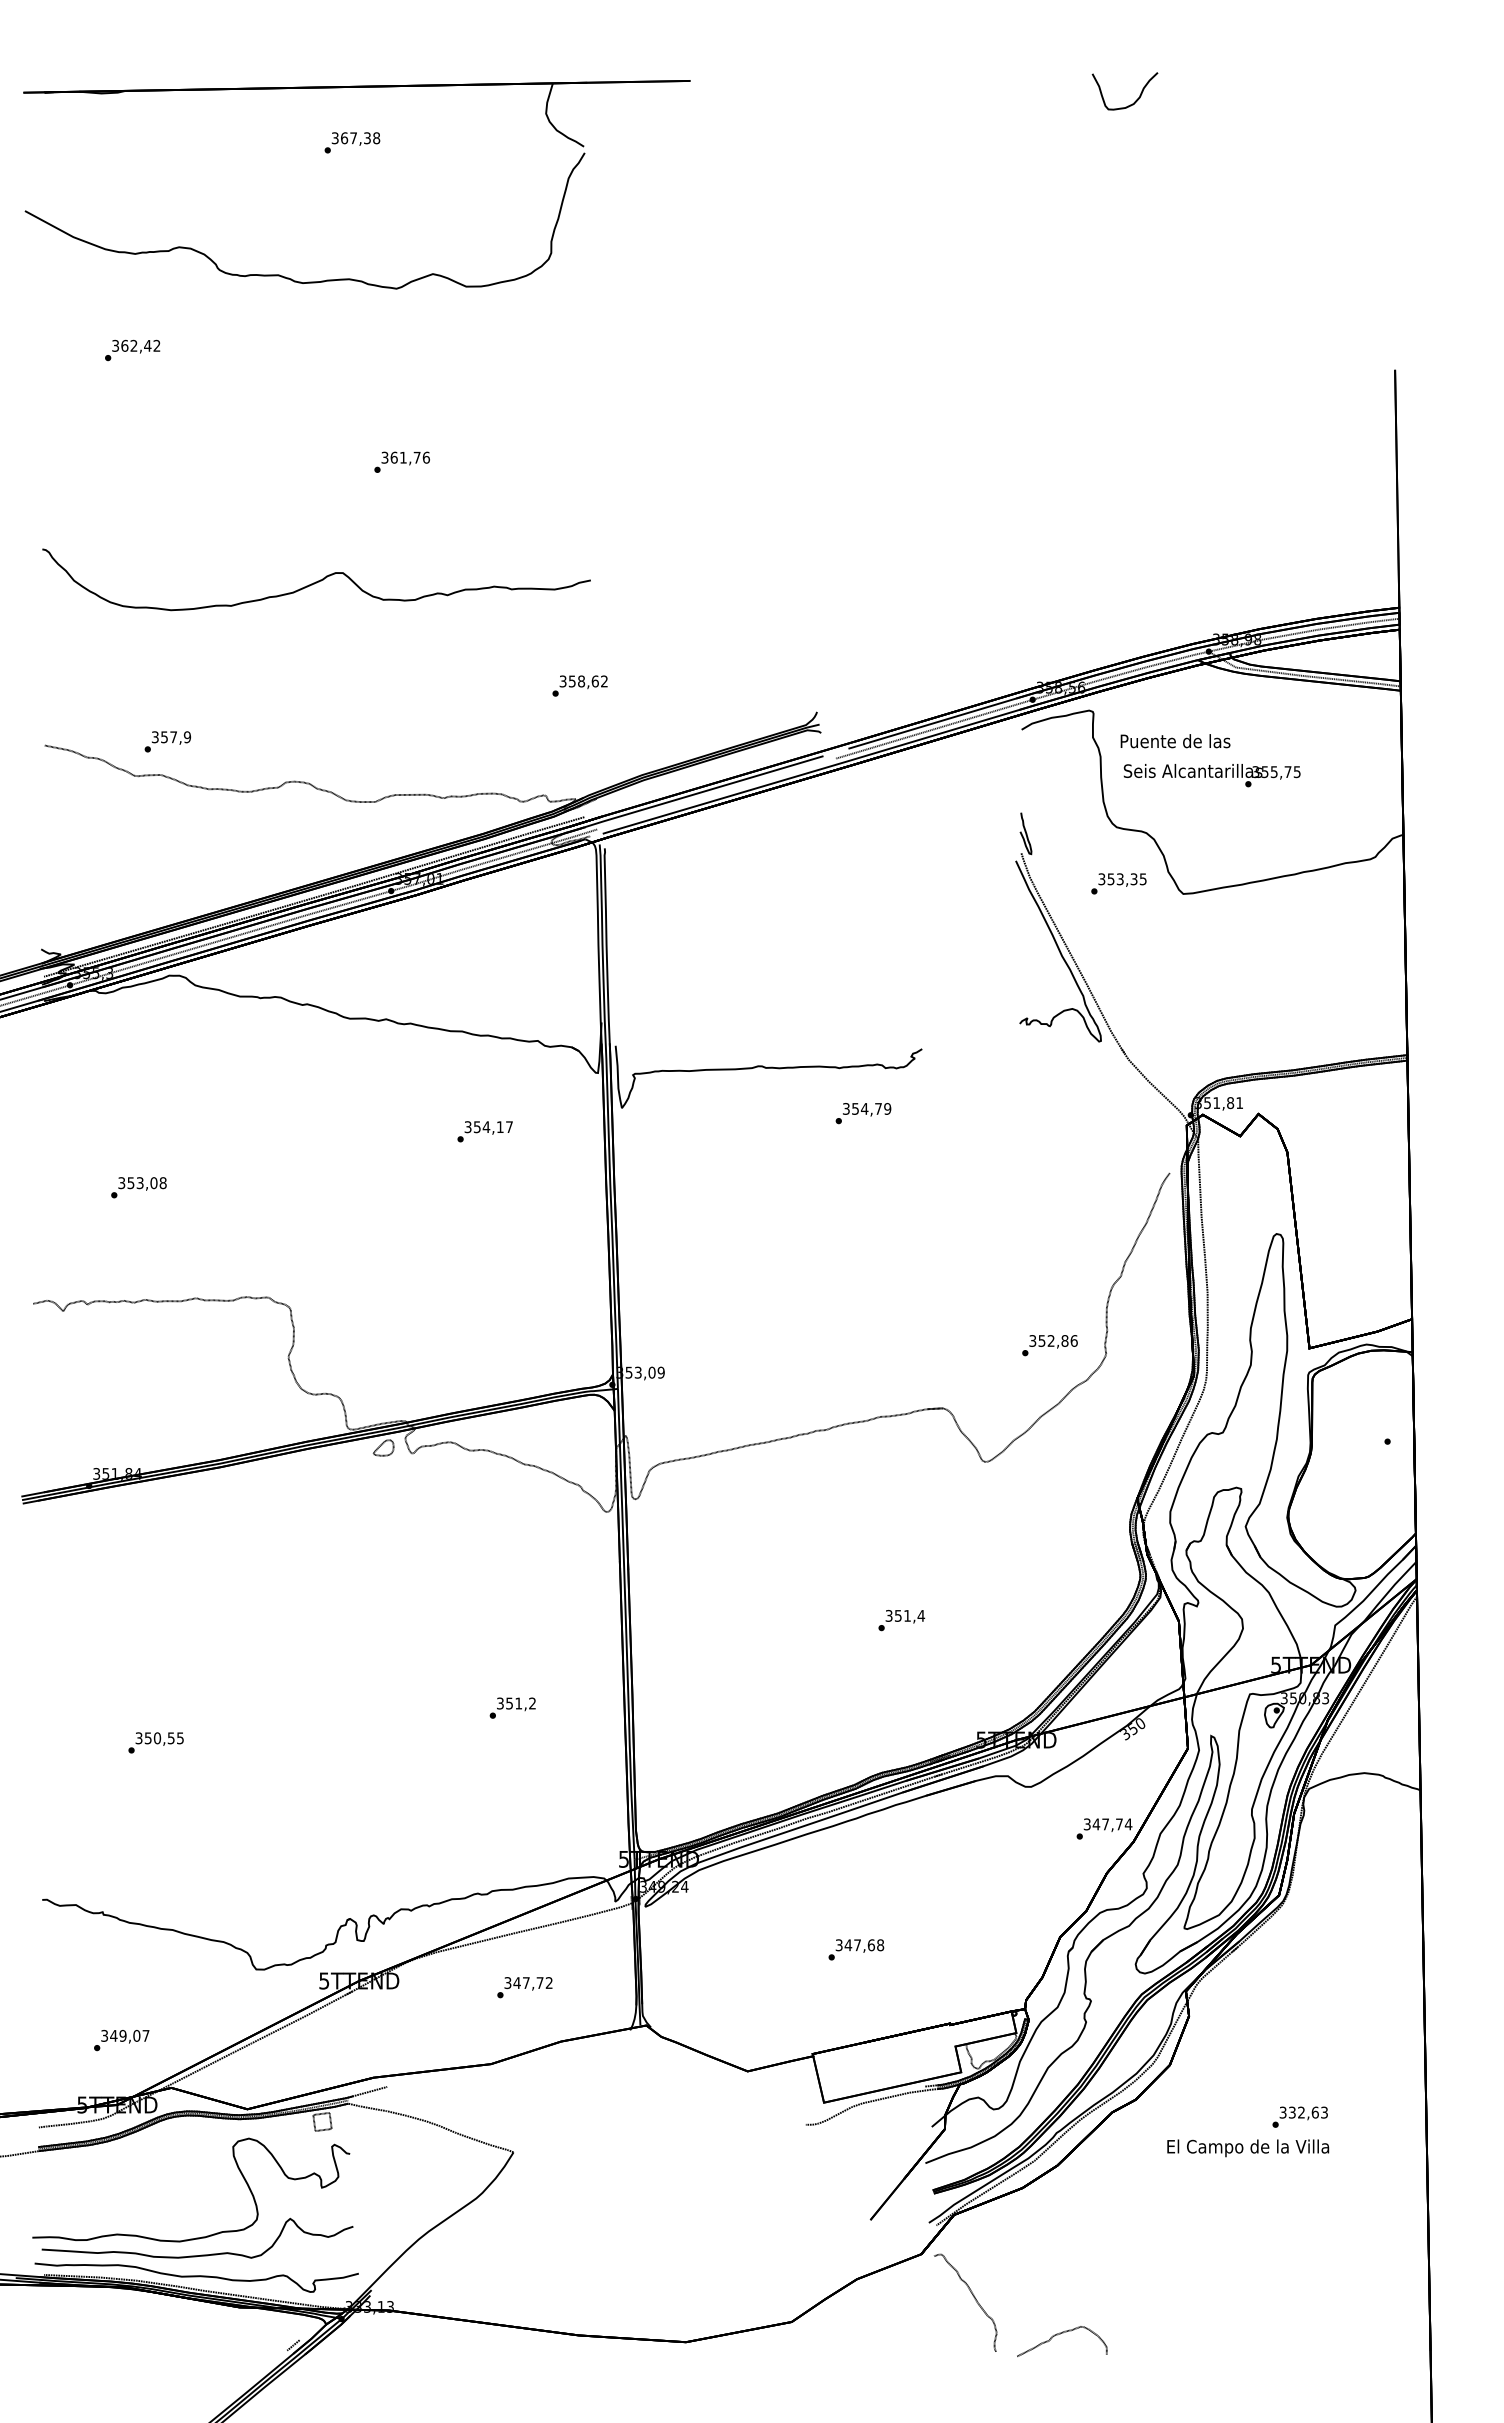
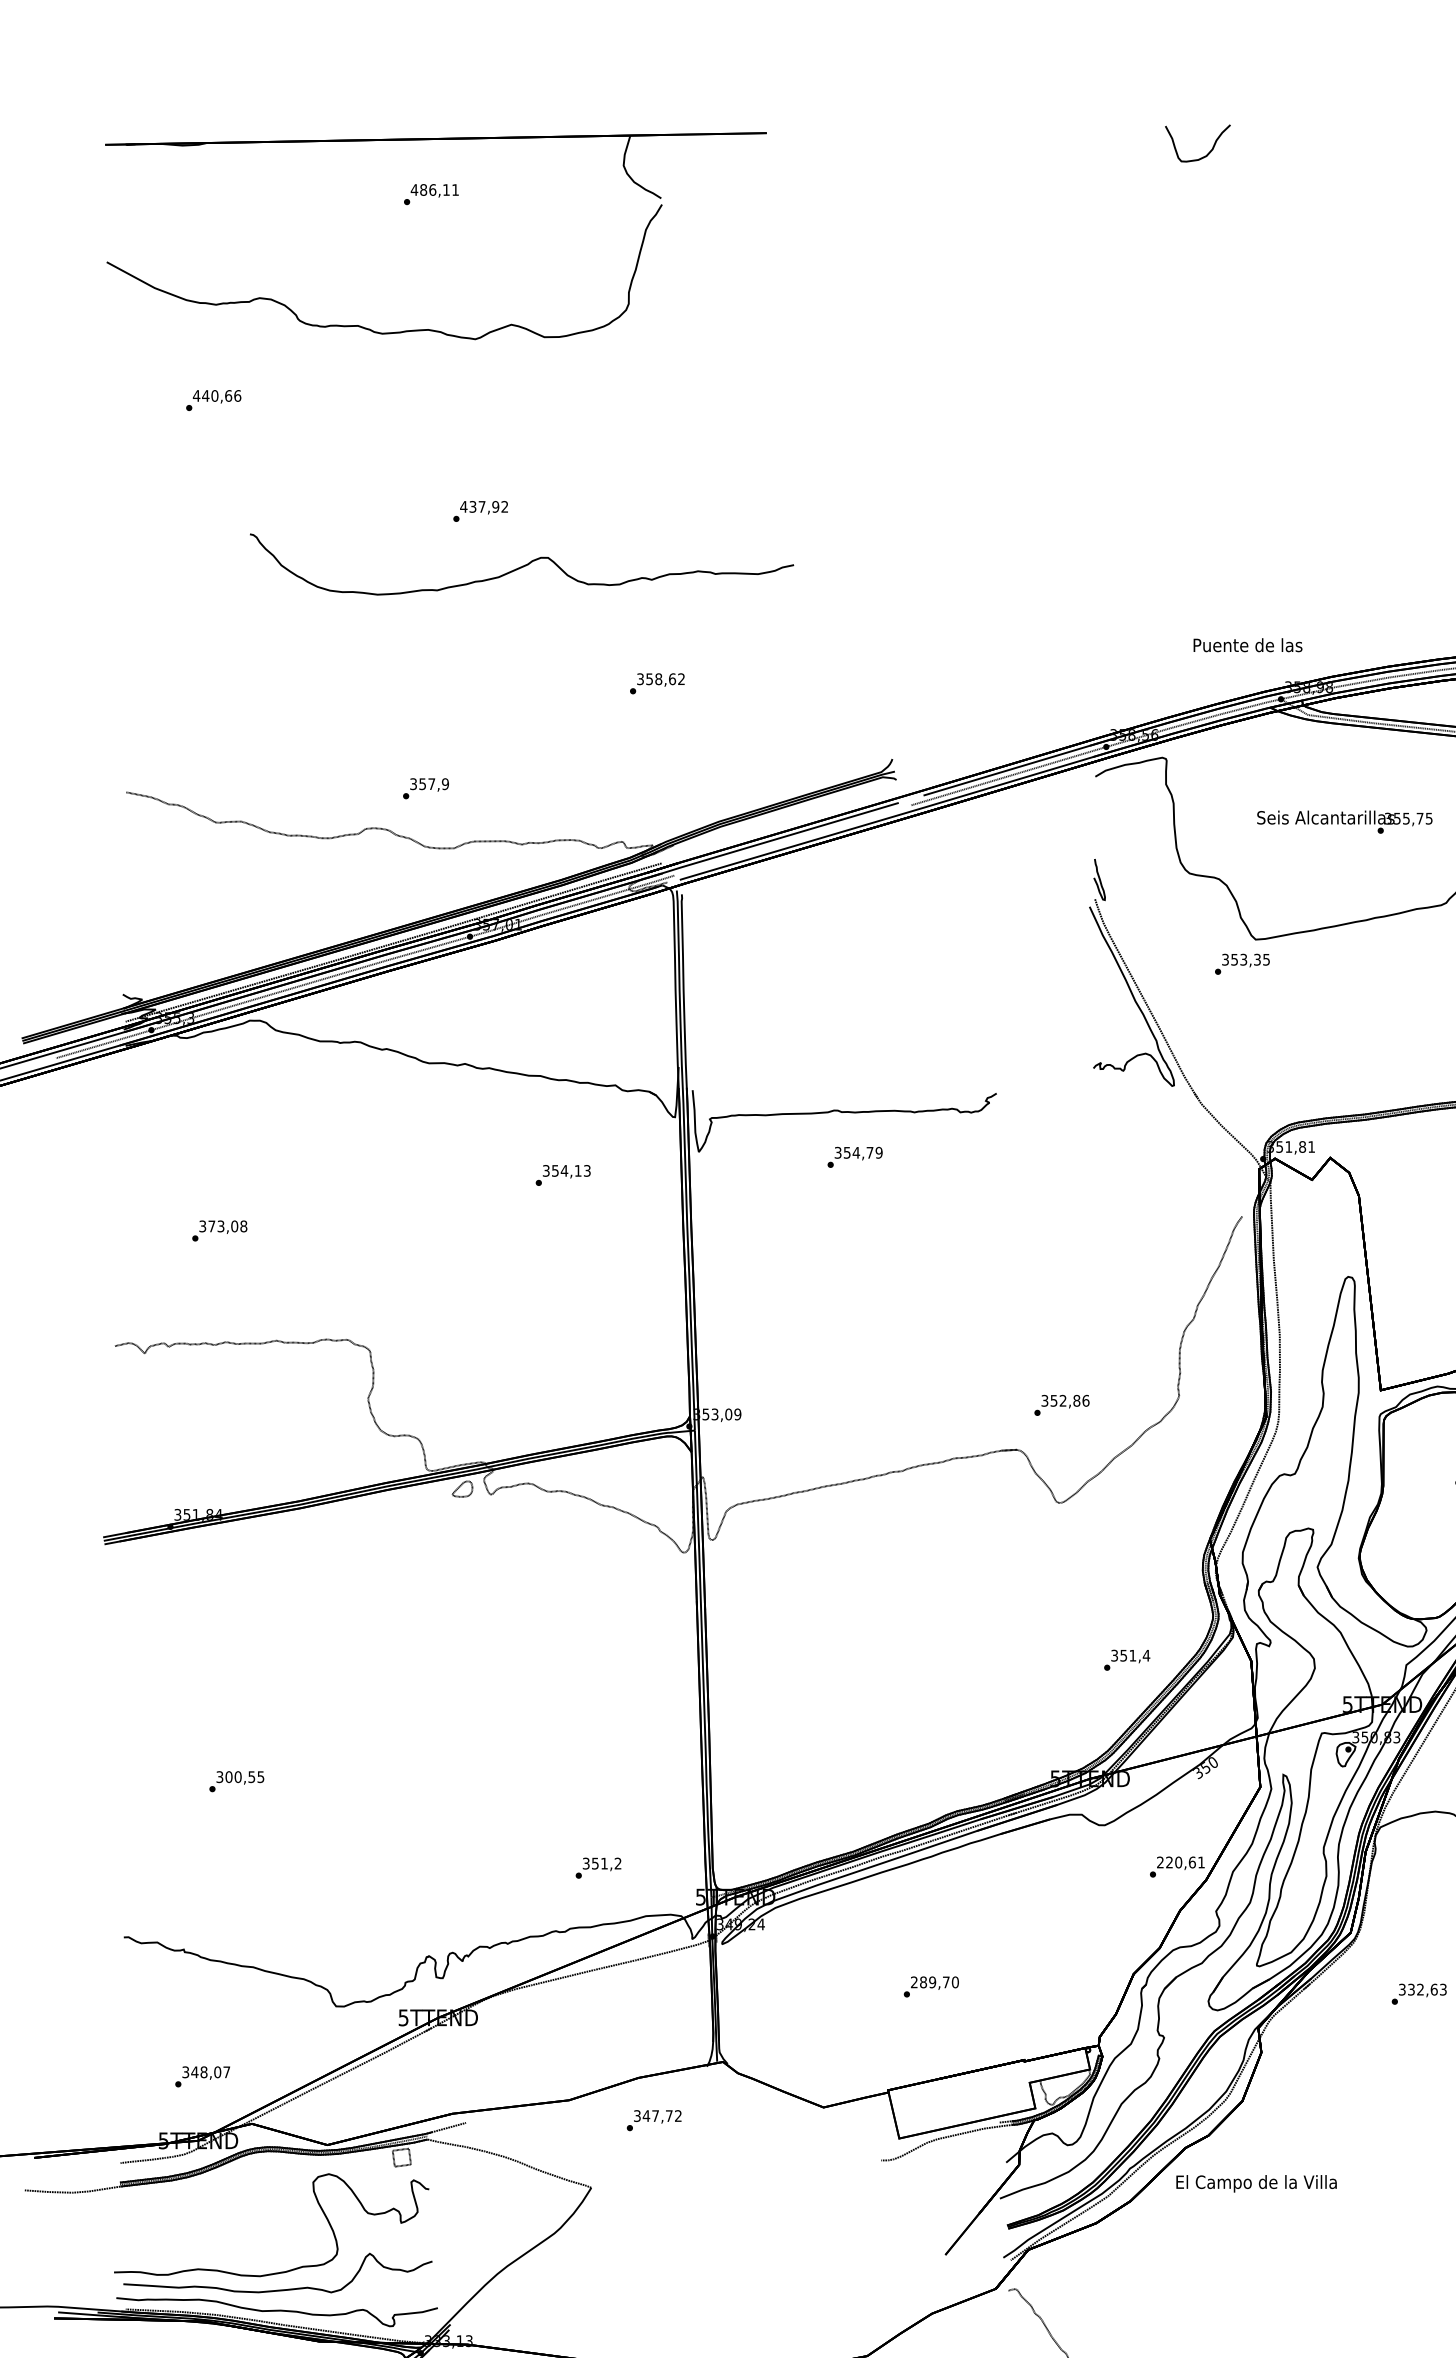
text: (355, 138) -> (434, 190), 367,38 -> 486,11
text: (135, 345) -> (216, 395), 362,42 -> 440,66
text: (405, 457) -> (484, 506), 361,76 -> 437,92
curve: (316, 581) -> (521, 566), moved
text: (579, 685) -> (656, 683), moved
text: (167, 741) -> (425, 788), moved
text: (1175, 741) -> (1247, 645), moved
text: (1211, 775) -> (1344, 822), moved
text: (1118, 883) -> (1241, 963), moved
text: (863, 1113) -> (855, 1157), moved
text: (509, 1127) -> (587, 1171), 354,17 -> 354,13
text: (130, 1183) -> (211, 1226), 353,08 -> 373,08
text: (1049, 1345) -> (1061, 1405), moved
text: (901, 1620) -> (1126, 1660), moved
text: (512, 1707) -> (598, 1867), moved
text: (147, 1738) -> (228, 1777), 350,55 -> 300,55
text: (1107, 1824) -> (1180, 1862), 347,74 -> 220,61
text: (859, 1945) -> (934, 1982), 347,68 -> 289,70
text: (524, 1987) -> (653, 2120), moved
text: (122, 2035) -> (203, 2071), 349,07 -> 348,07
text: (1299, 2116) -> (1418, 1993), moved
text: (1248, 2148) -> (1256, 2183), moved

